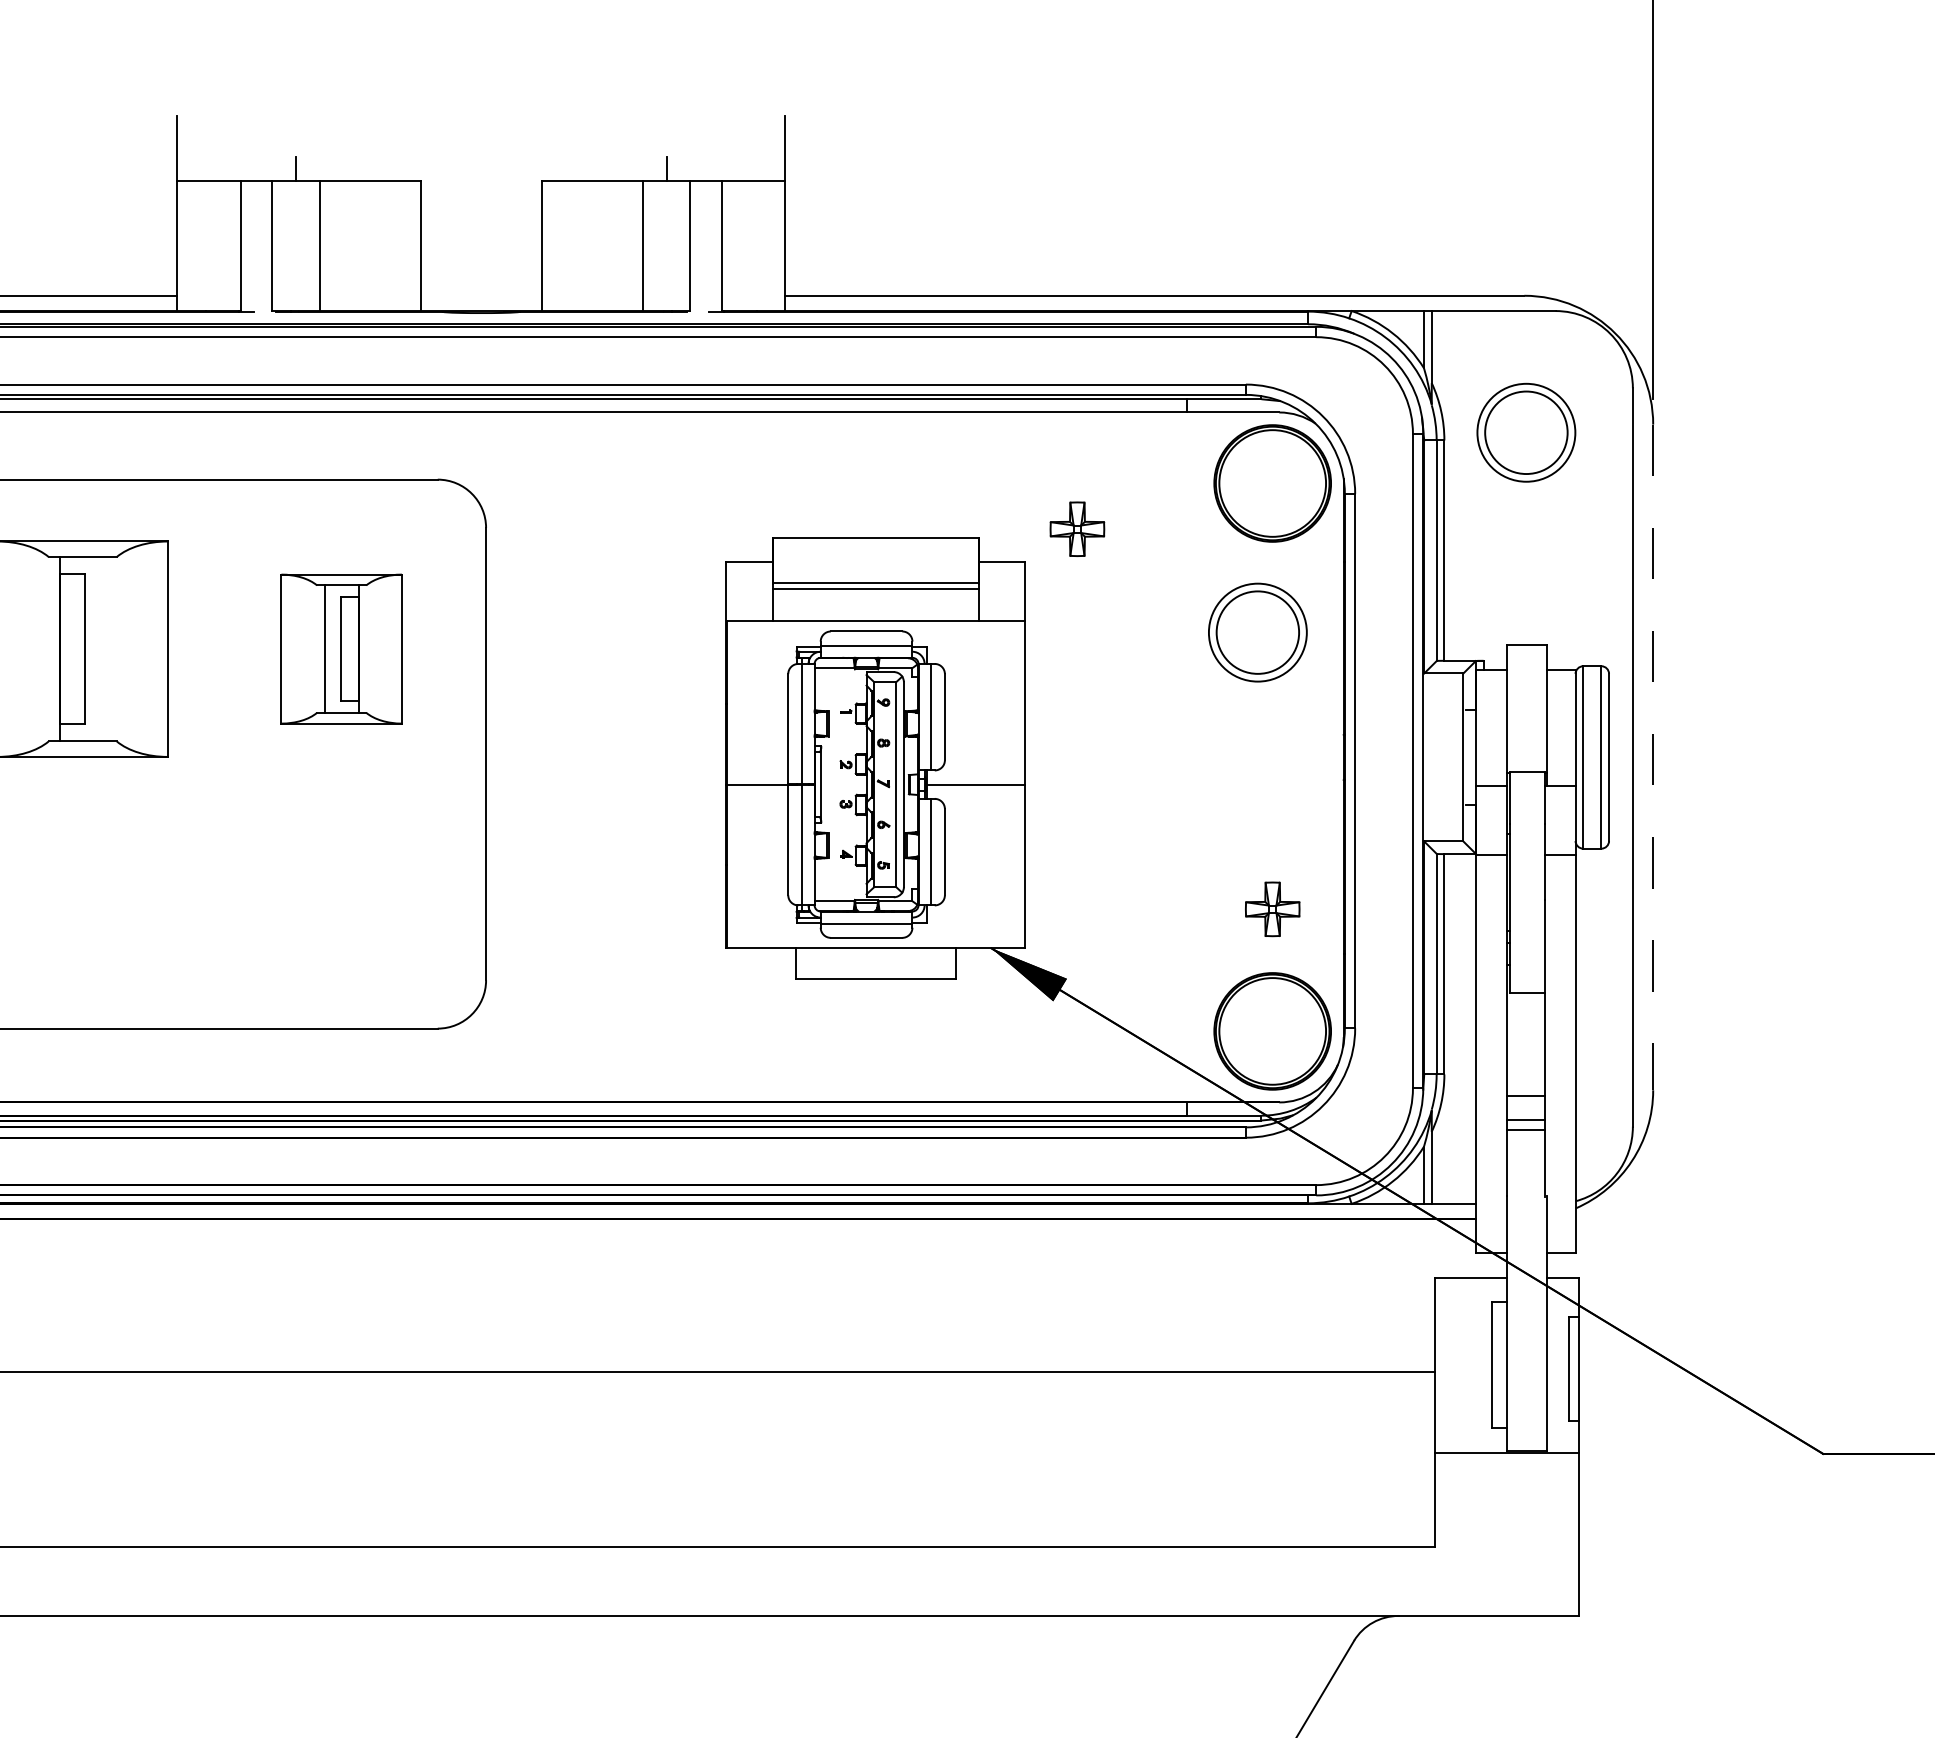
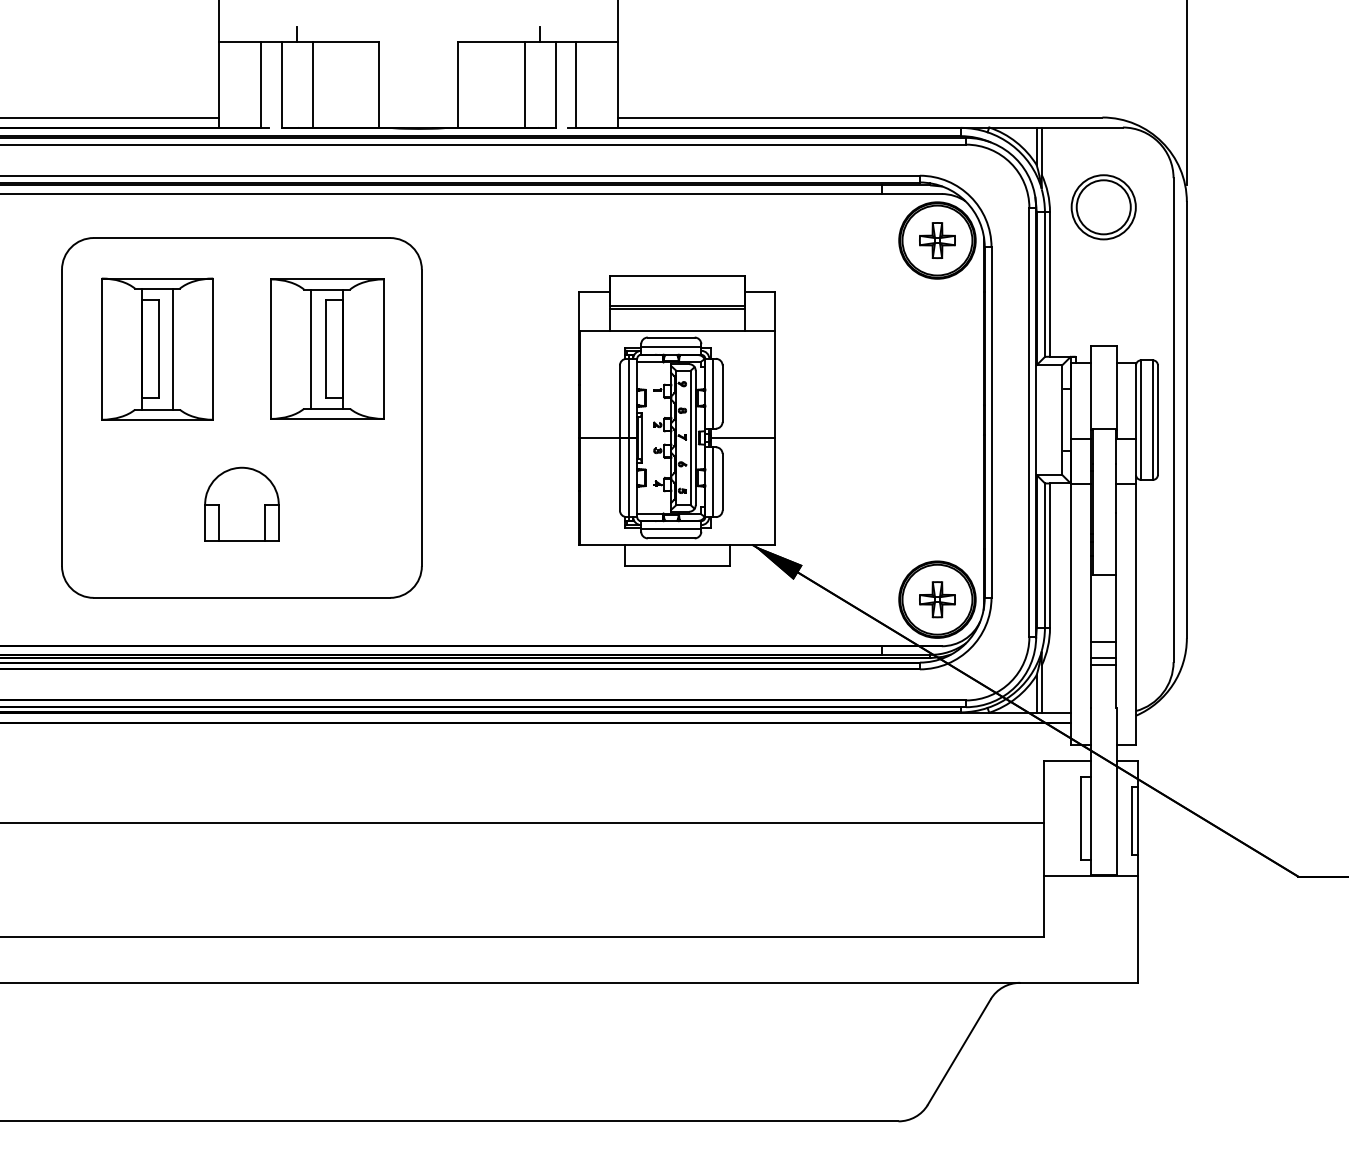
part: (1077, 529) -> (937, 240), moved
part: (1257, 632) -> (927, 338), removed
line: (105, 648) -> (172, 348), added
part: (342, 648) -> (327, 348), size x1.43
line: (1652, 758) -> (1186, 420), dashed -> solid
part: (210, 884) -> (241, 503), added
part: (1272, 909) -> (937, 599), moved

